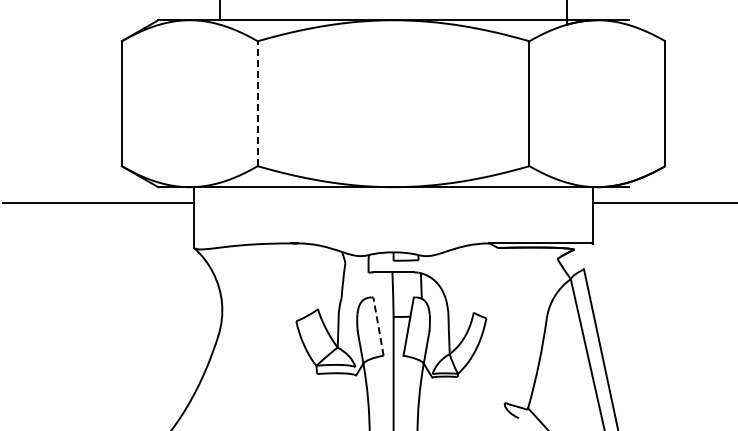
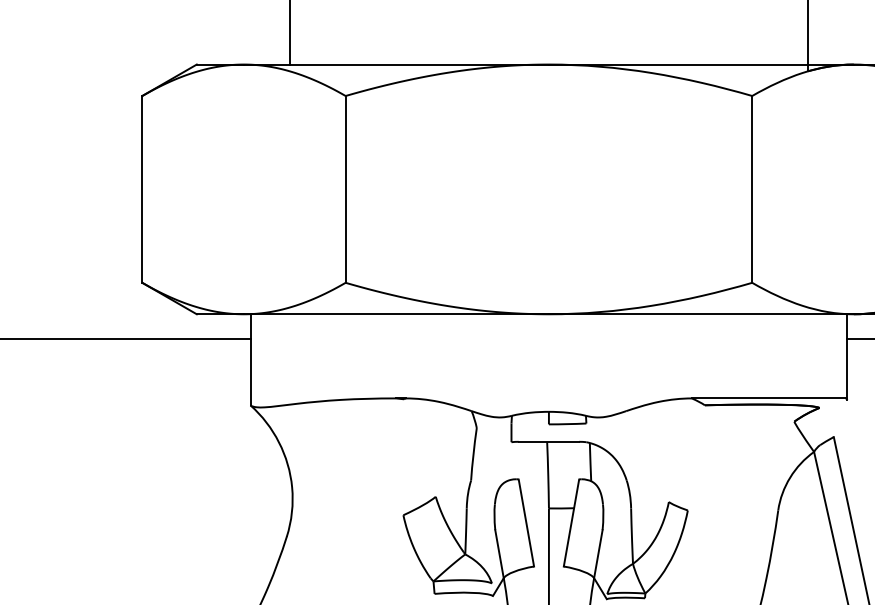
line: (257, 103) -> (345, 189), dashed -> solid
line: (378, 326) -> (526, 522), dashed -> solid

